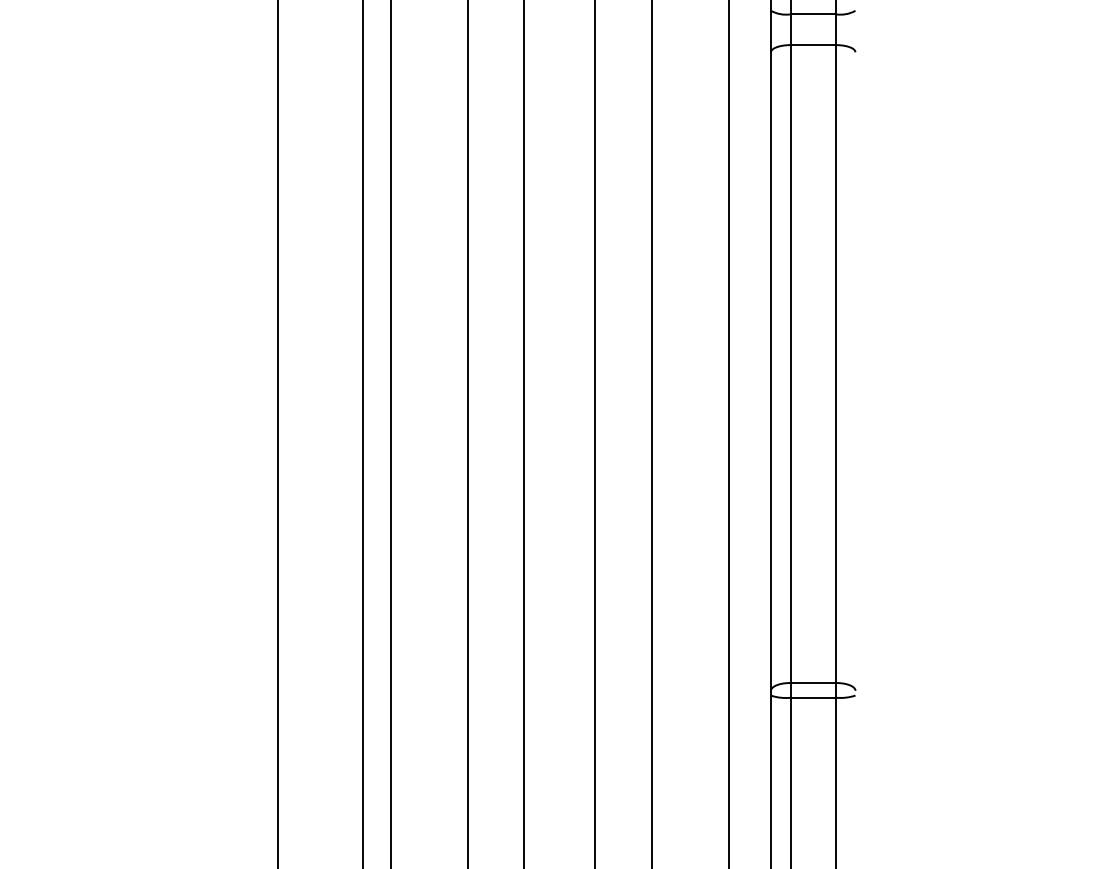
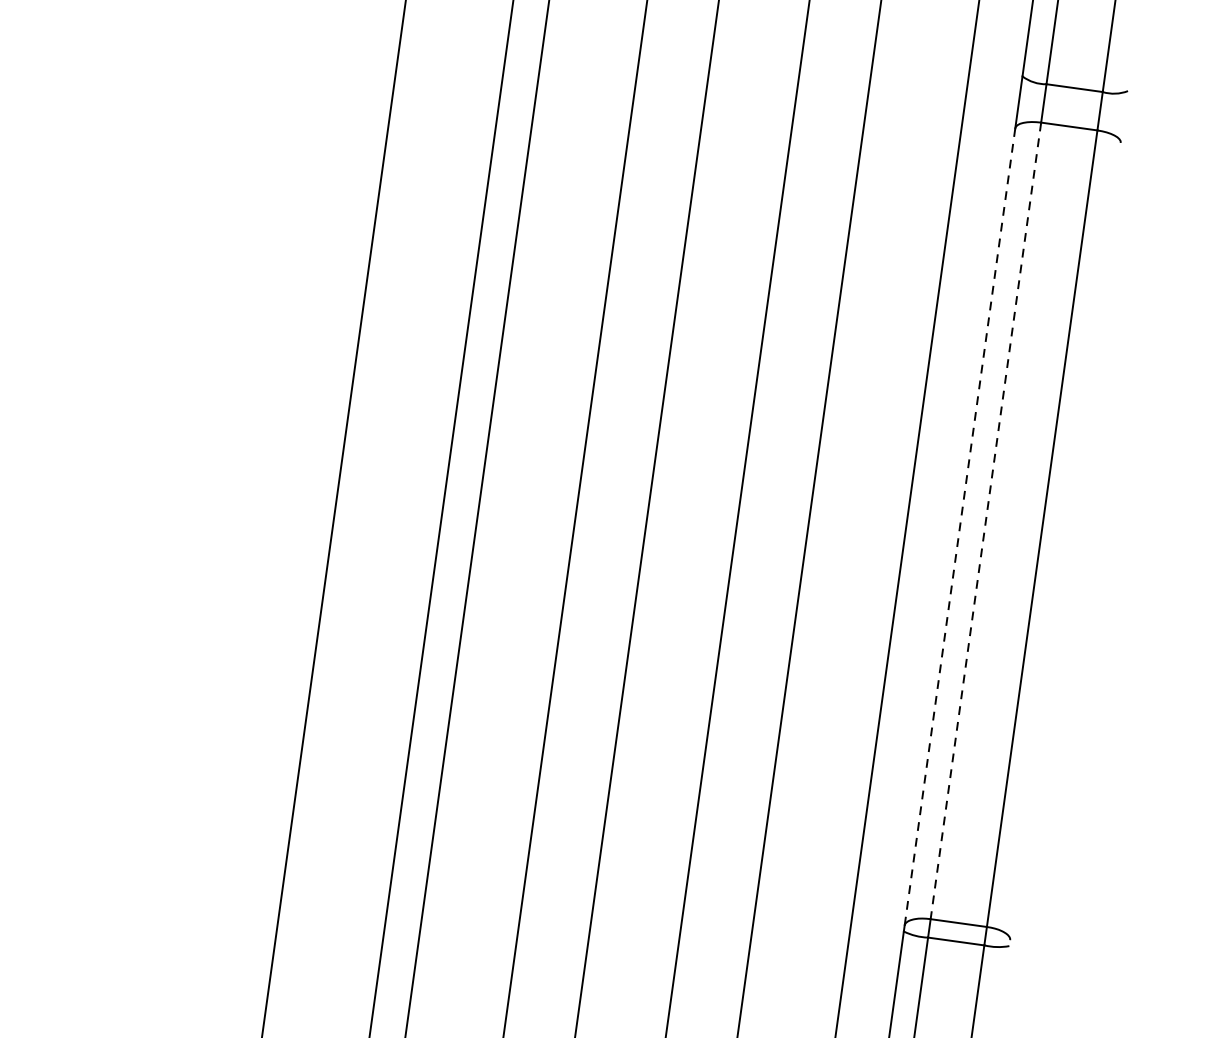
line: (790, 364) -> (985, 521), solid -> dashed
line: (771, 371) -> (960, 526), solid -> dashed

